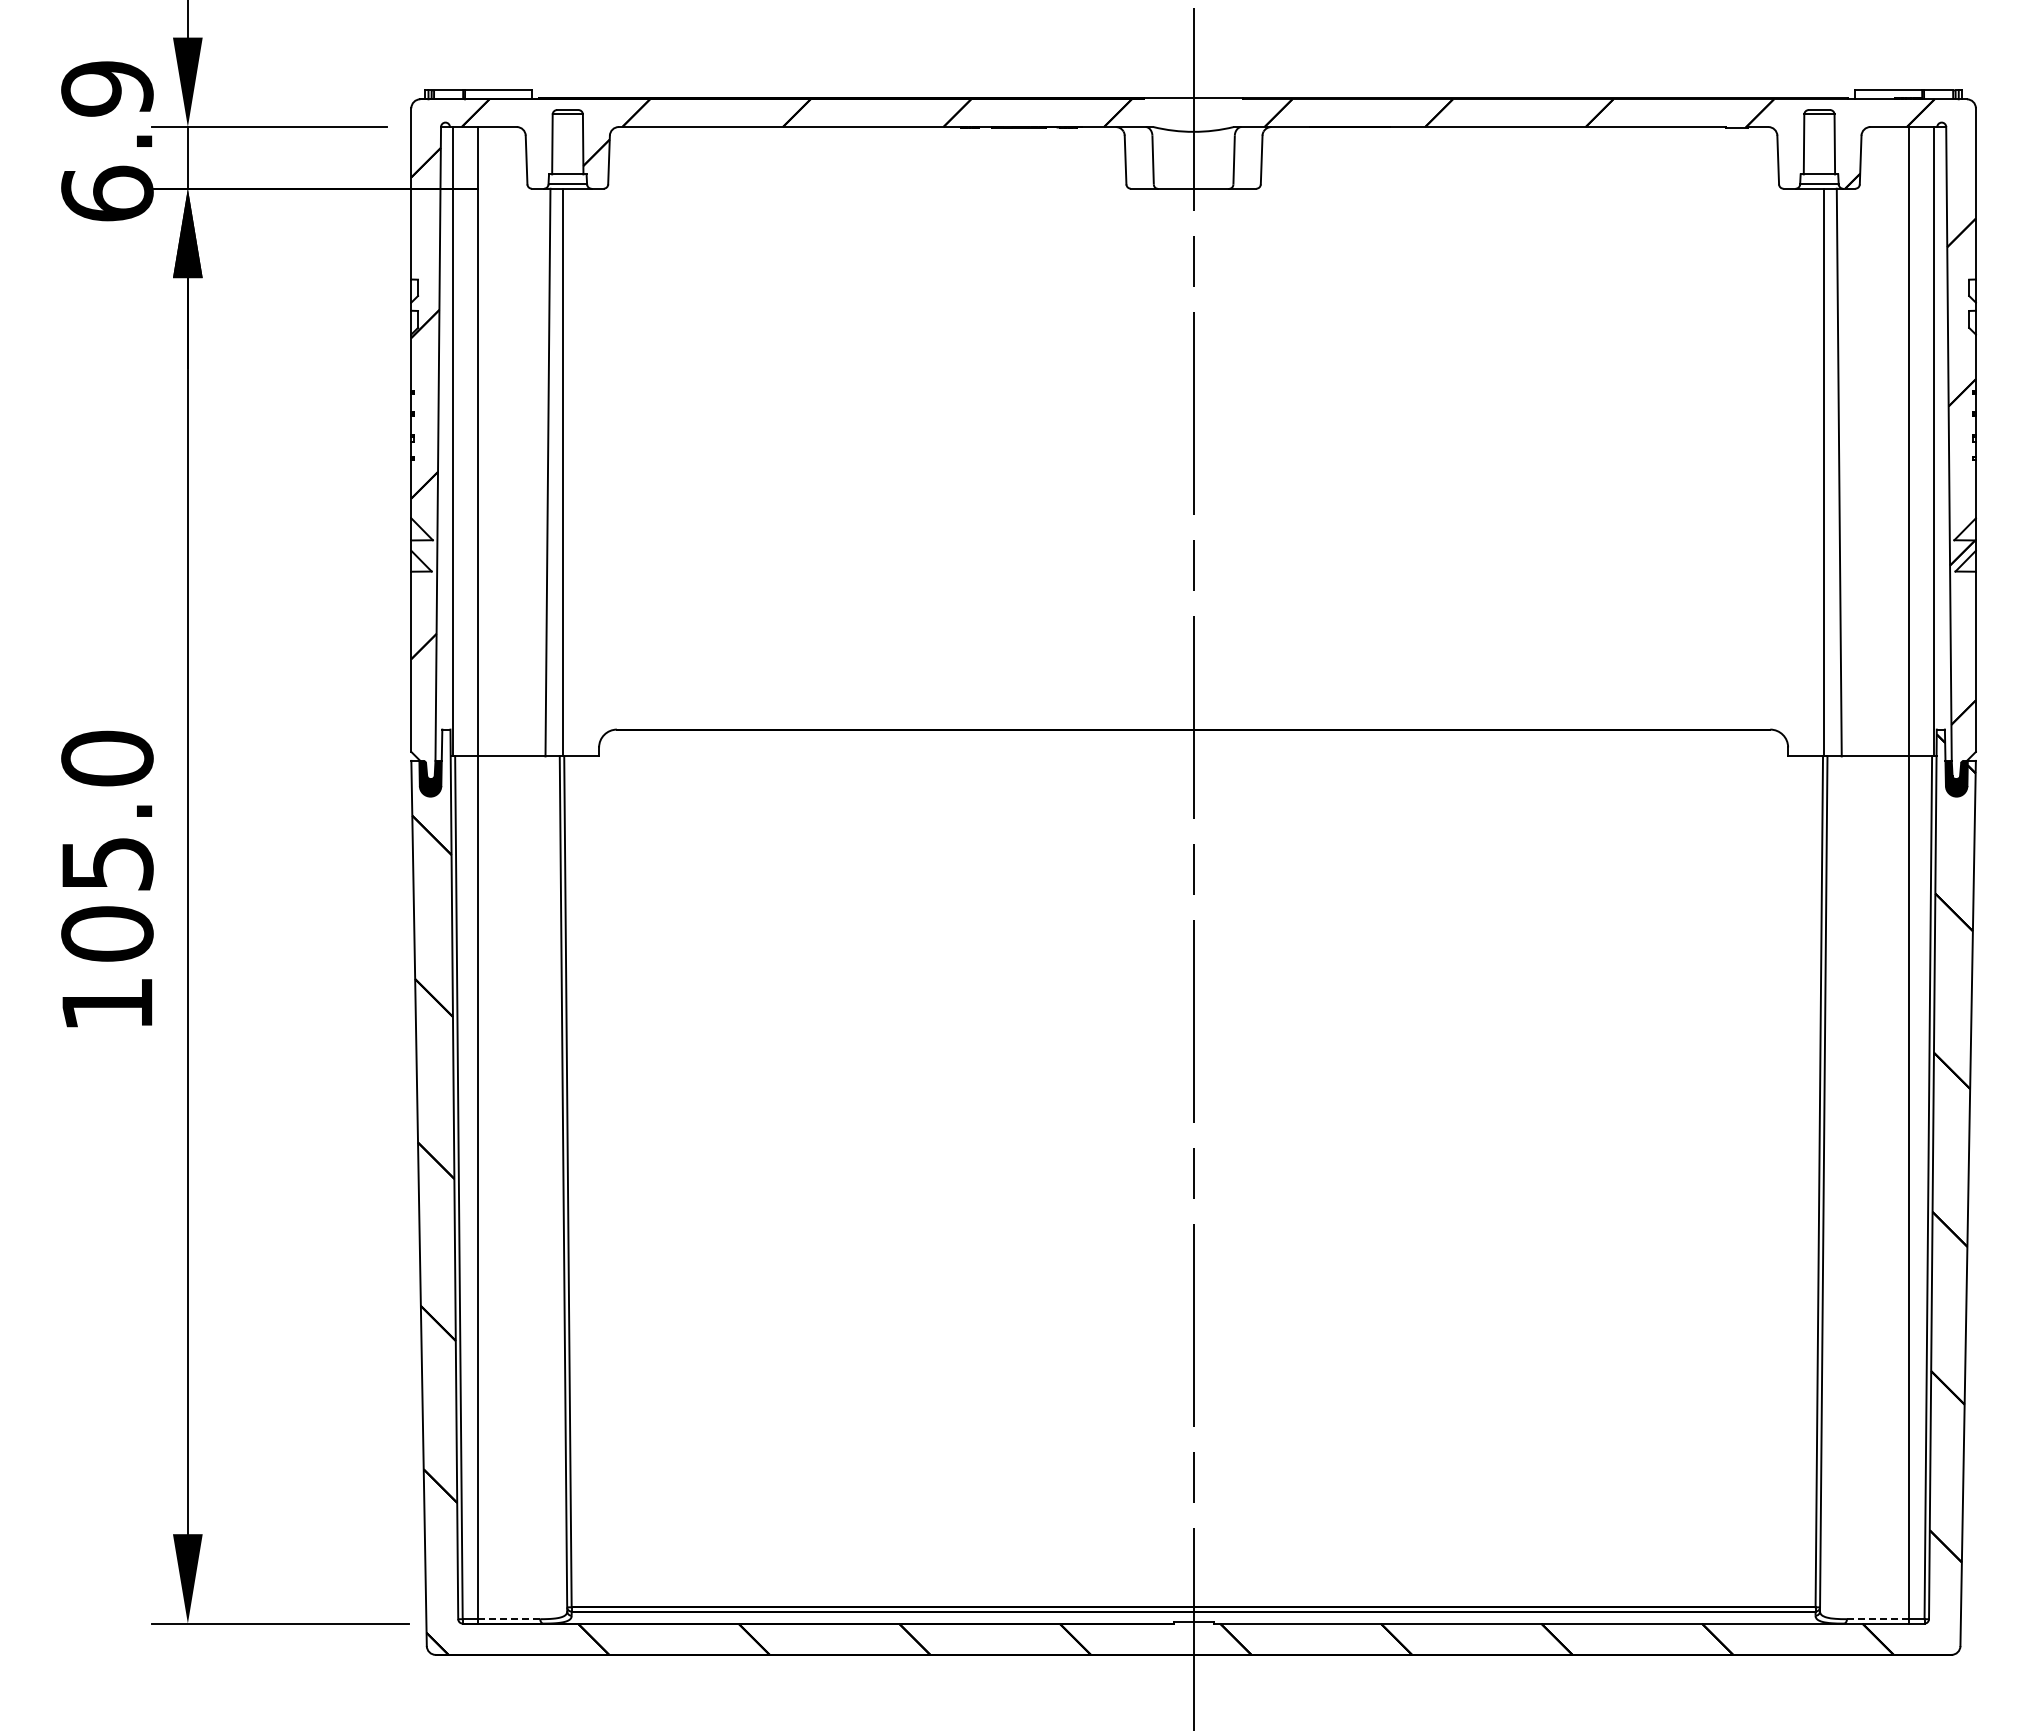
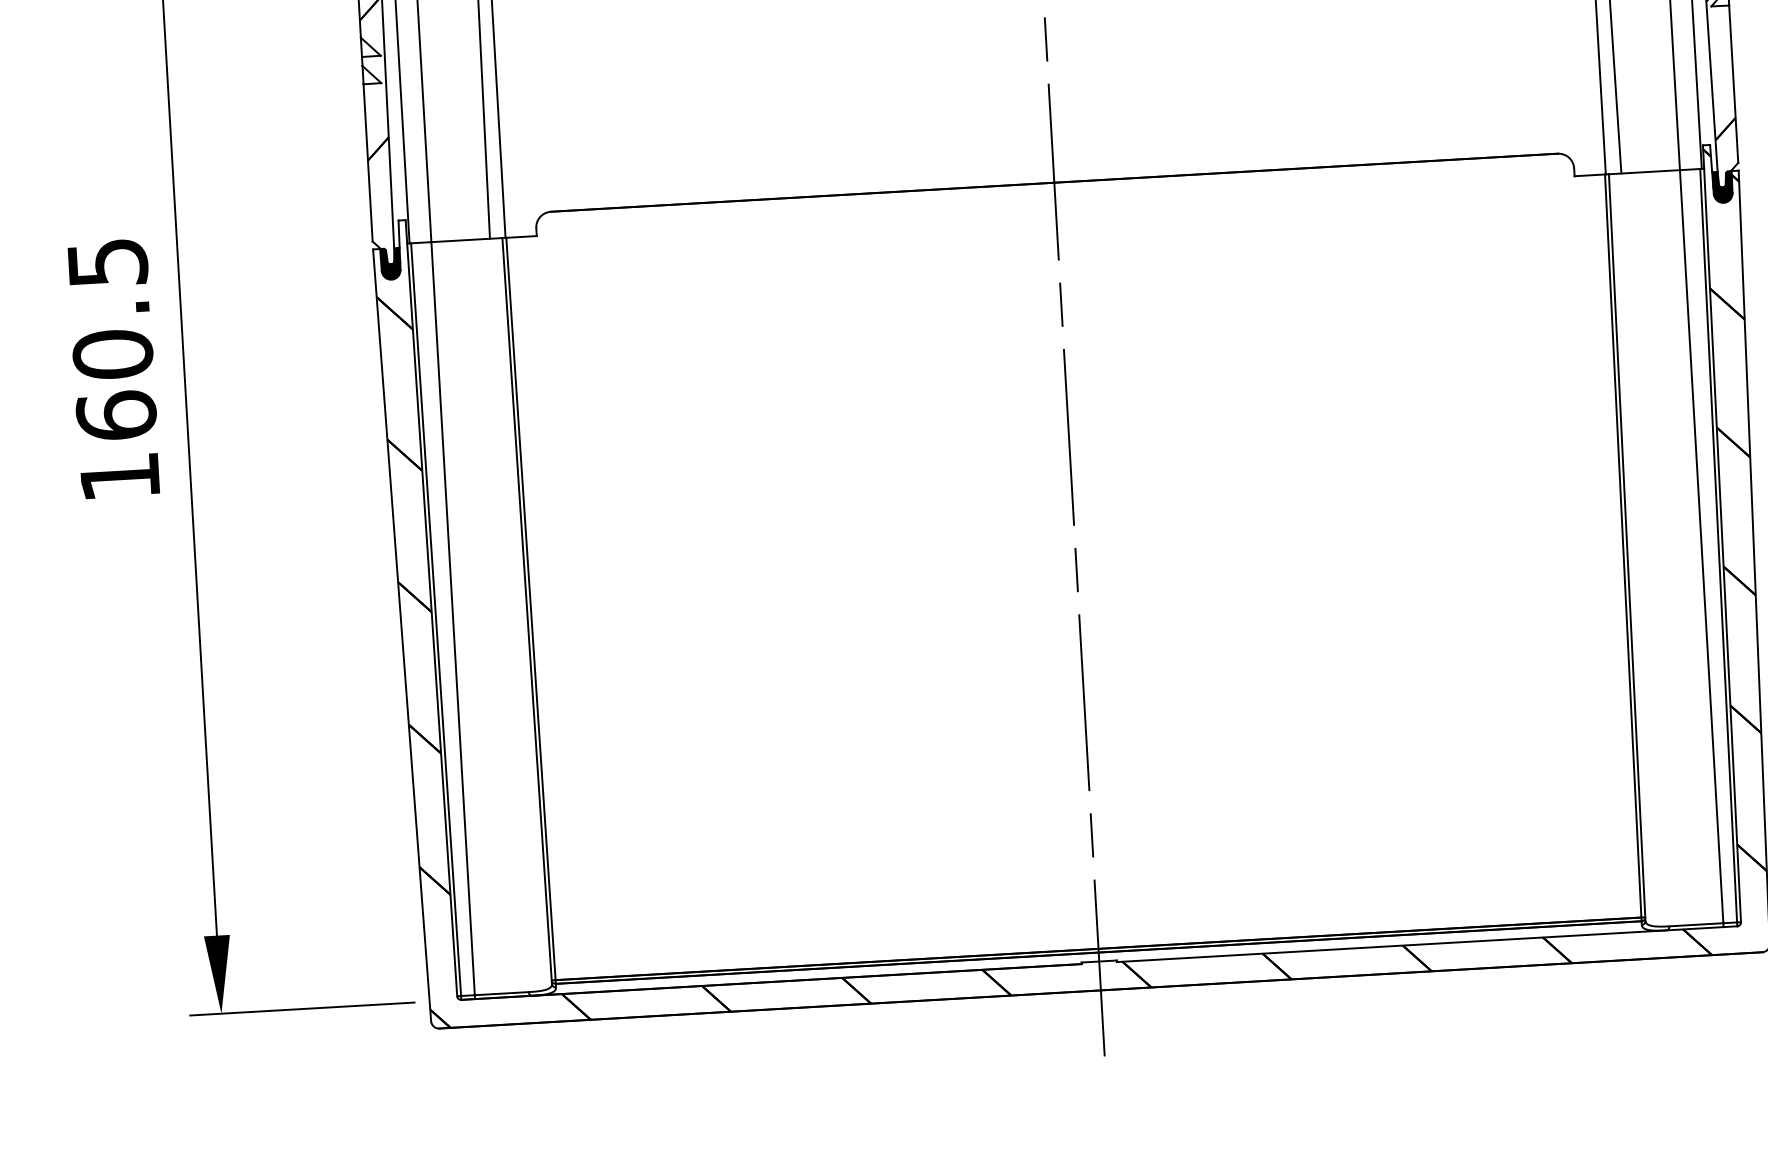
text: (107, 845) -> (112, 338), 105.0 -> 160.5
line: (509, 1619) -> (501, 993), dashed -> solid
line: (1877, 1619) -> (1696, 925), dashed -> solid

